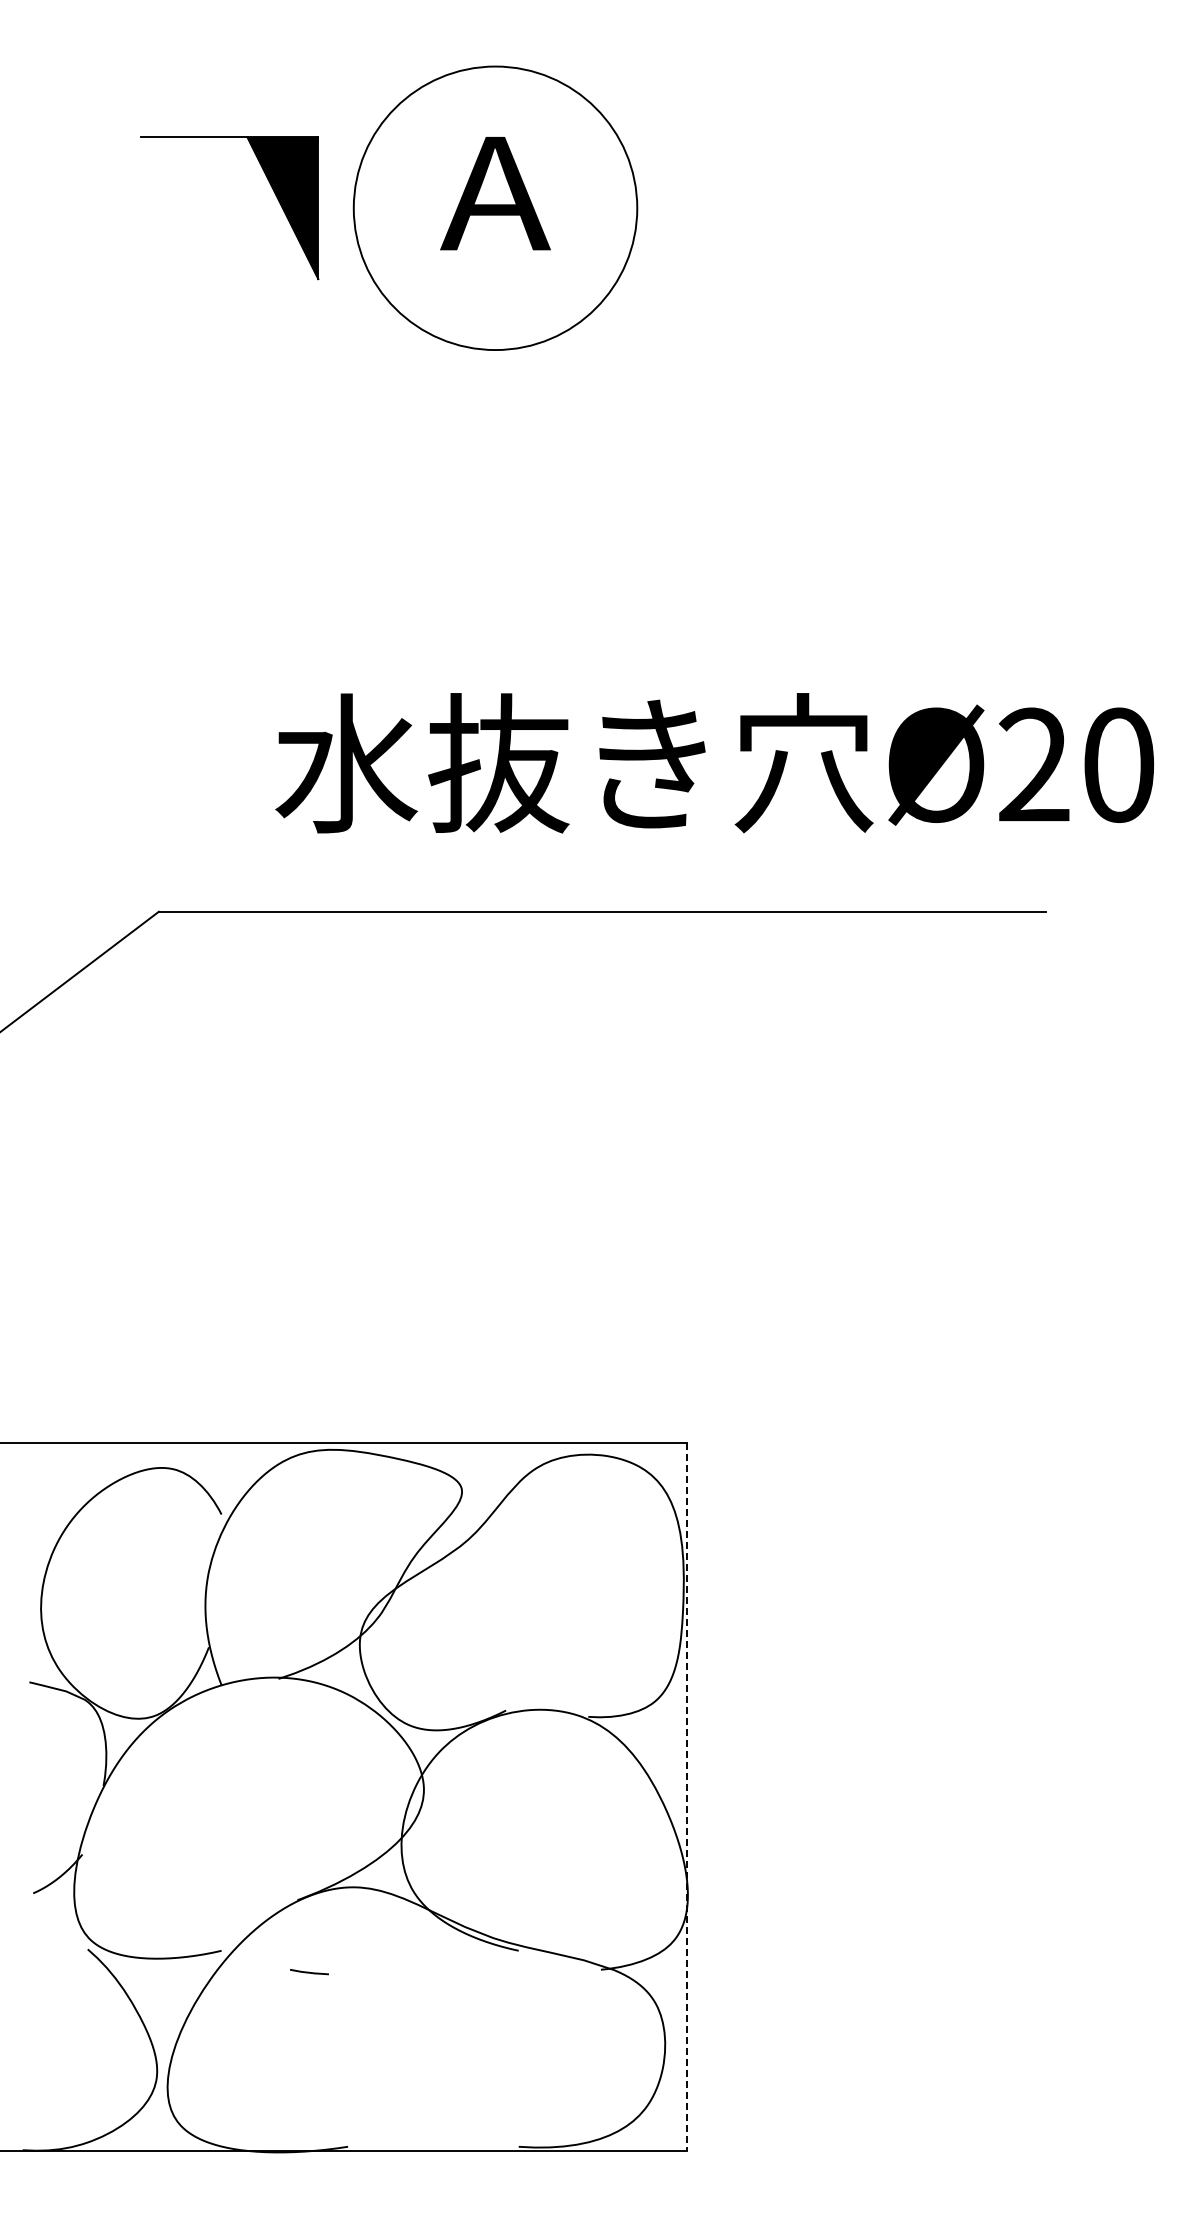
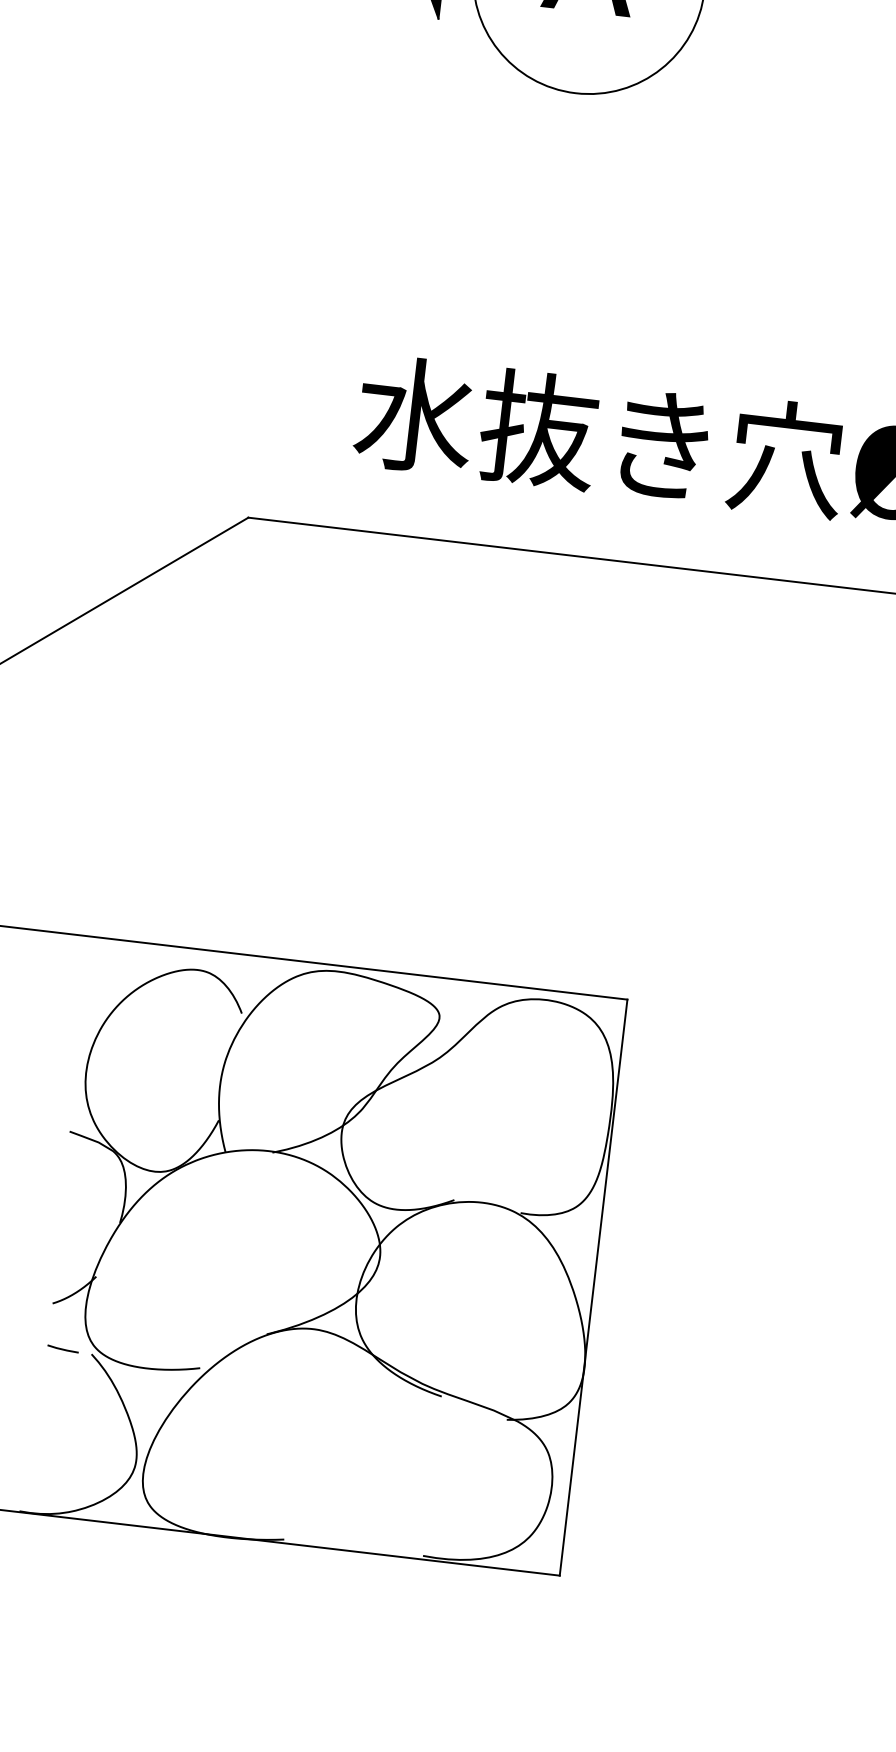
line: (687, 1797) -> (593, 1288), dashed -> solid
line: (309, 1972) -> (63, 1349), moved

